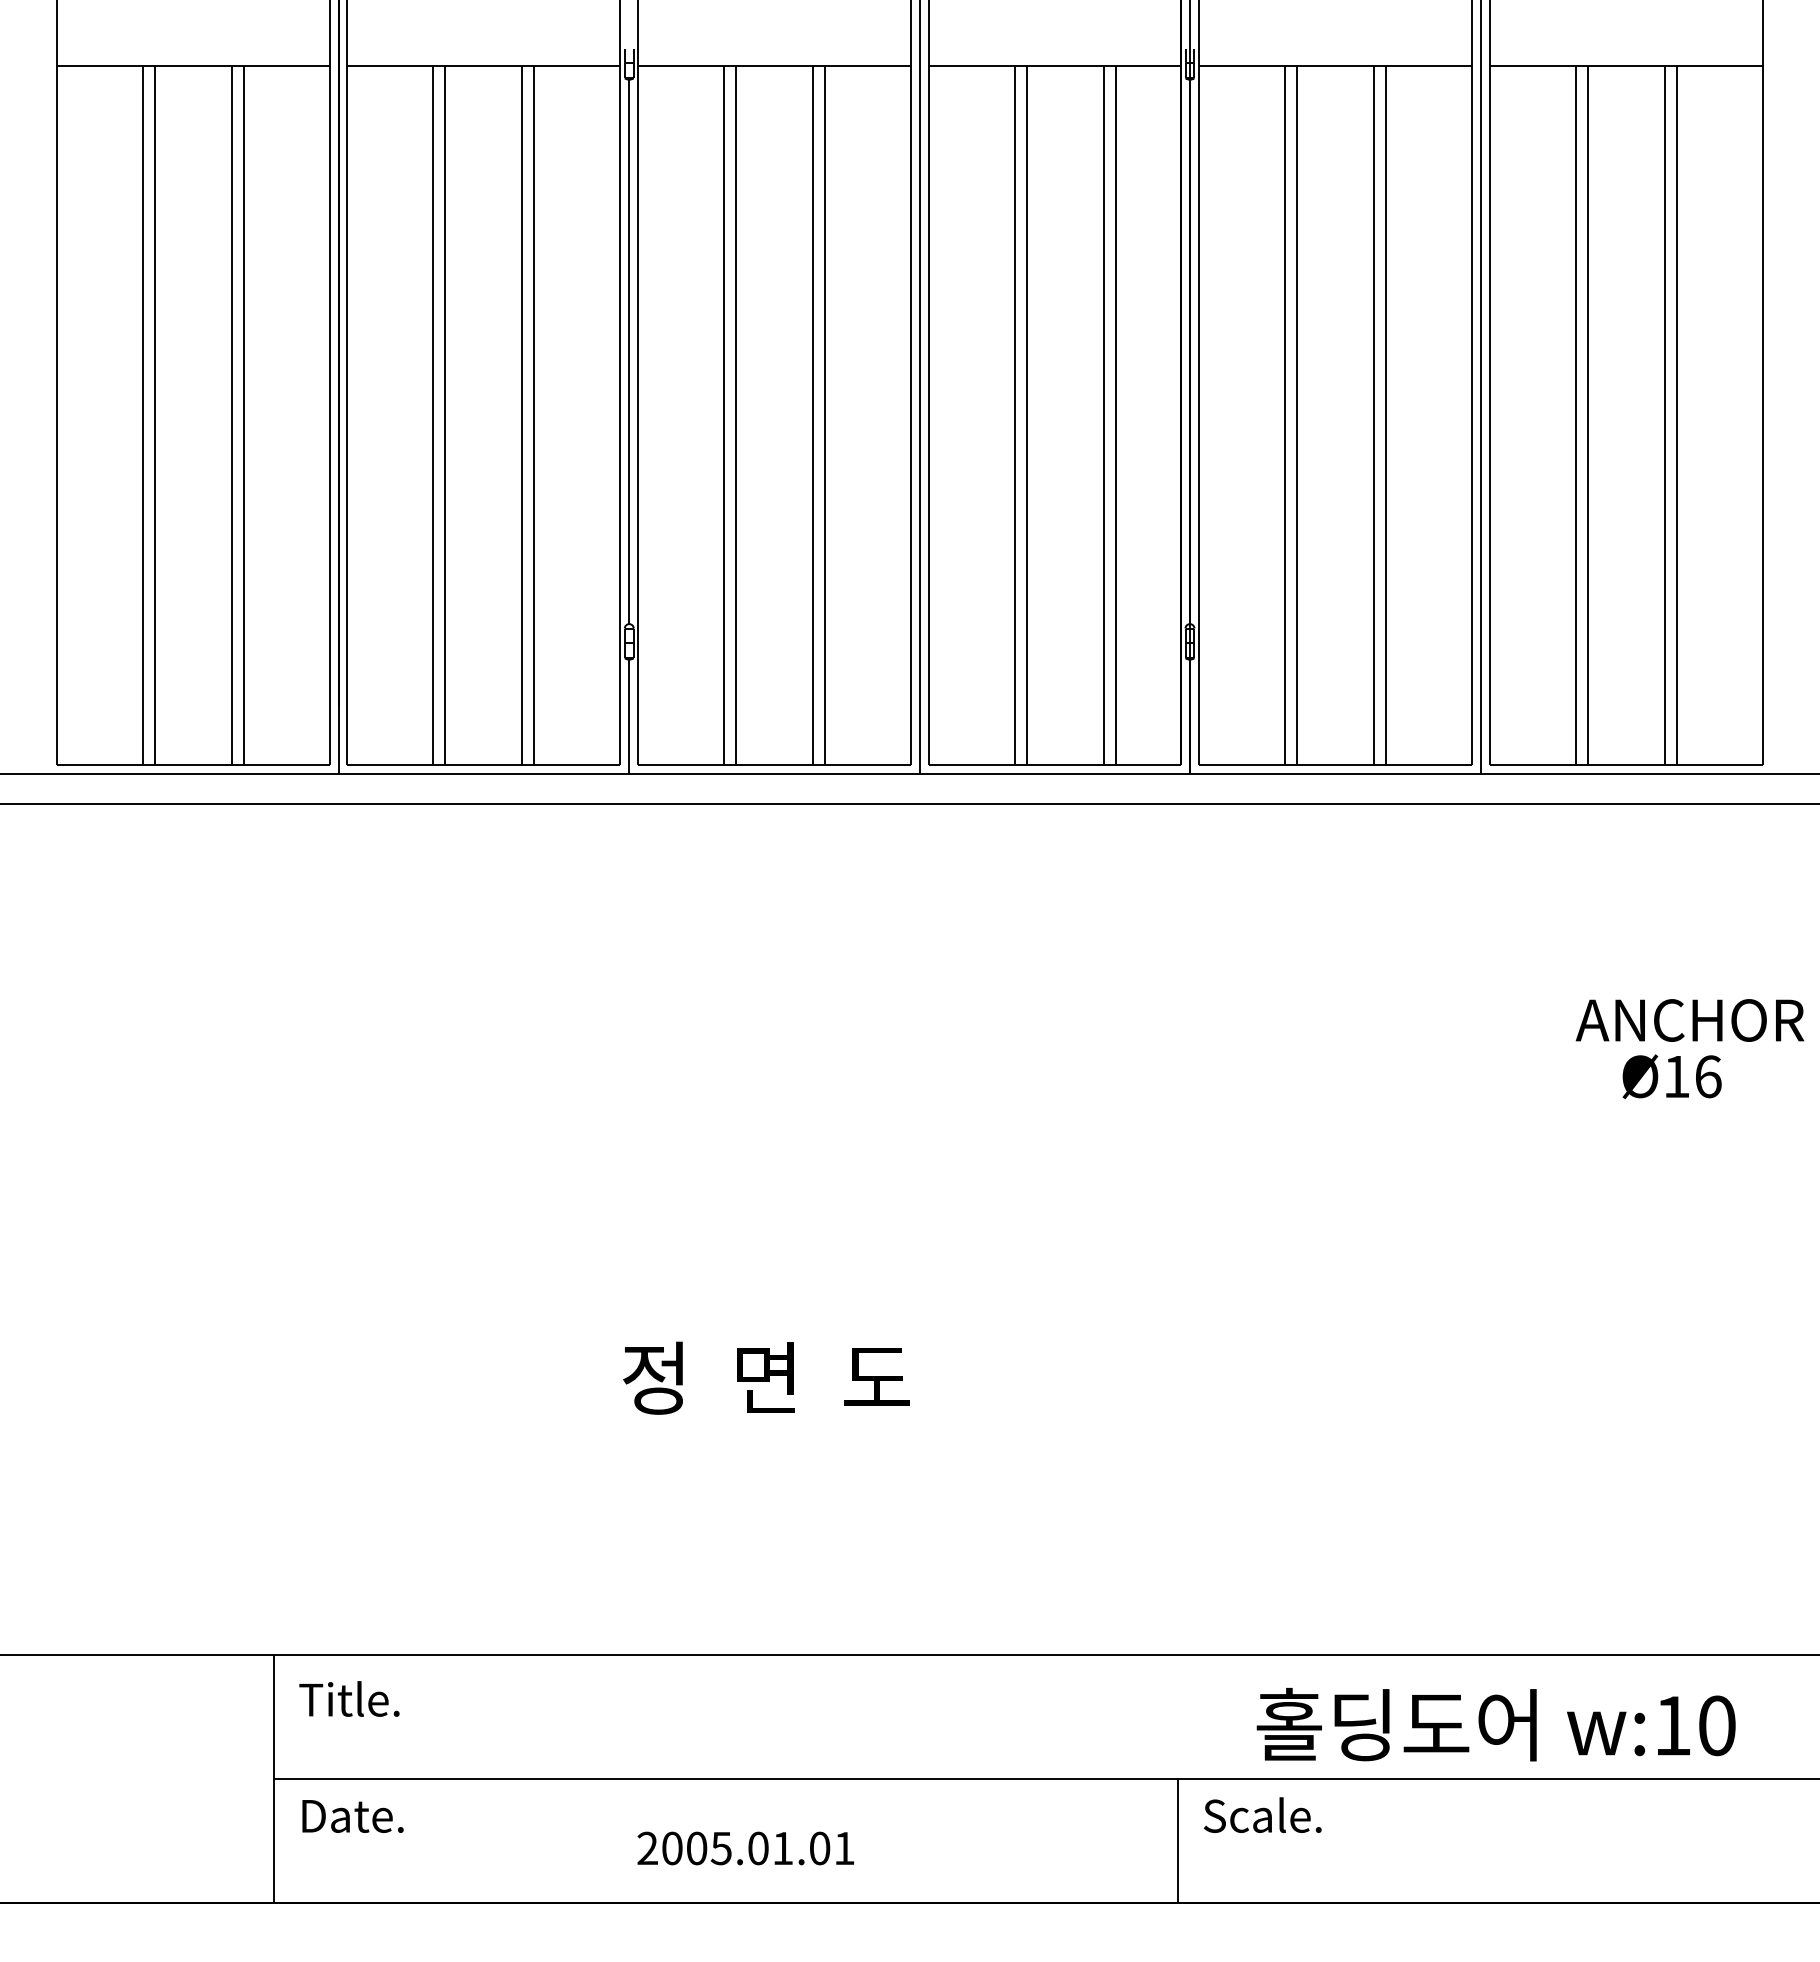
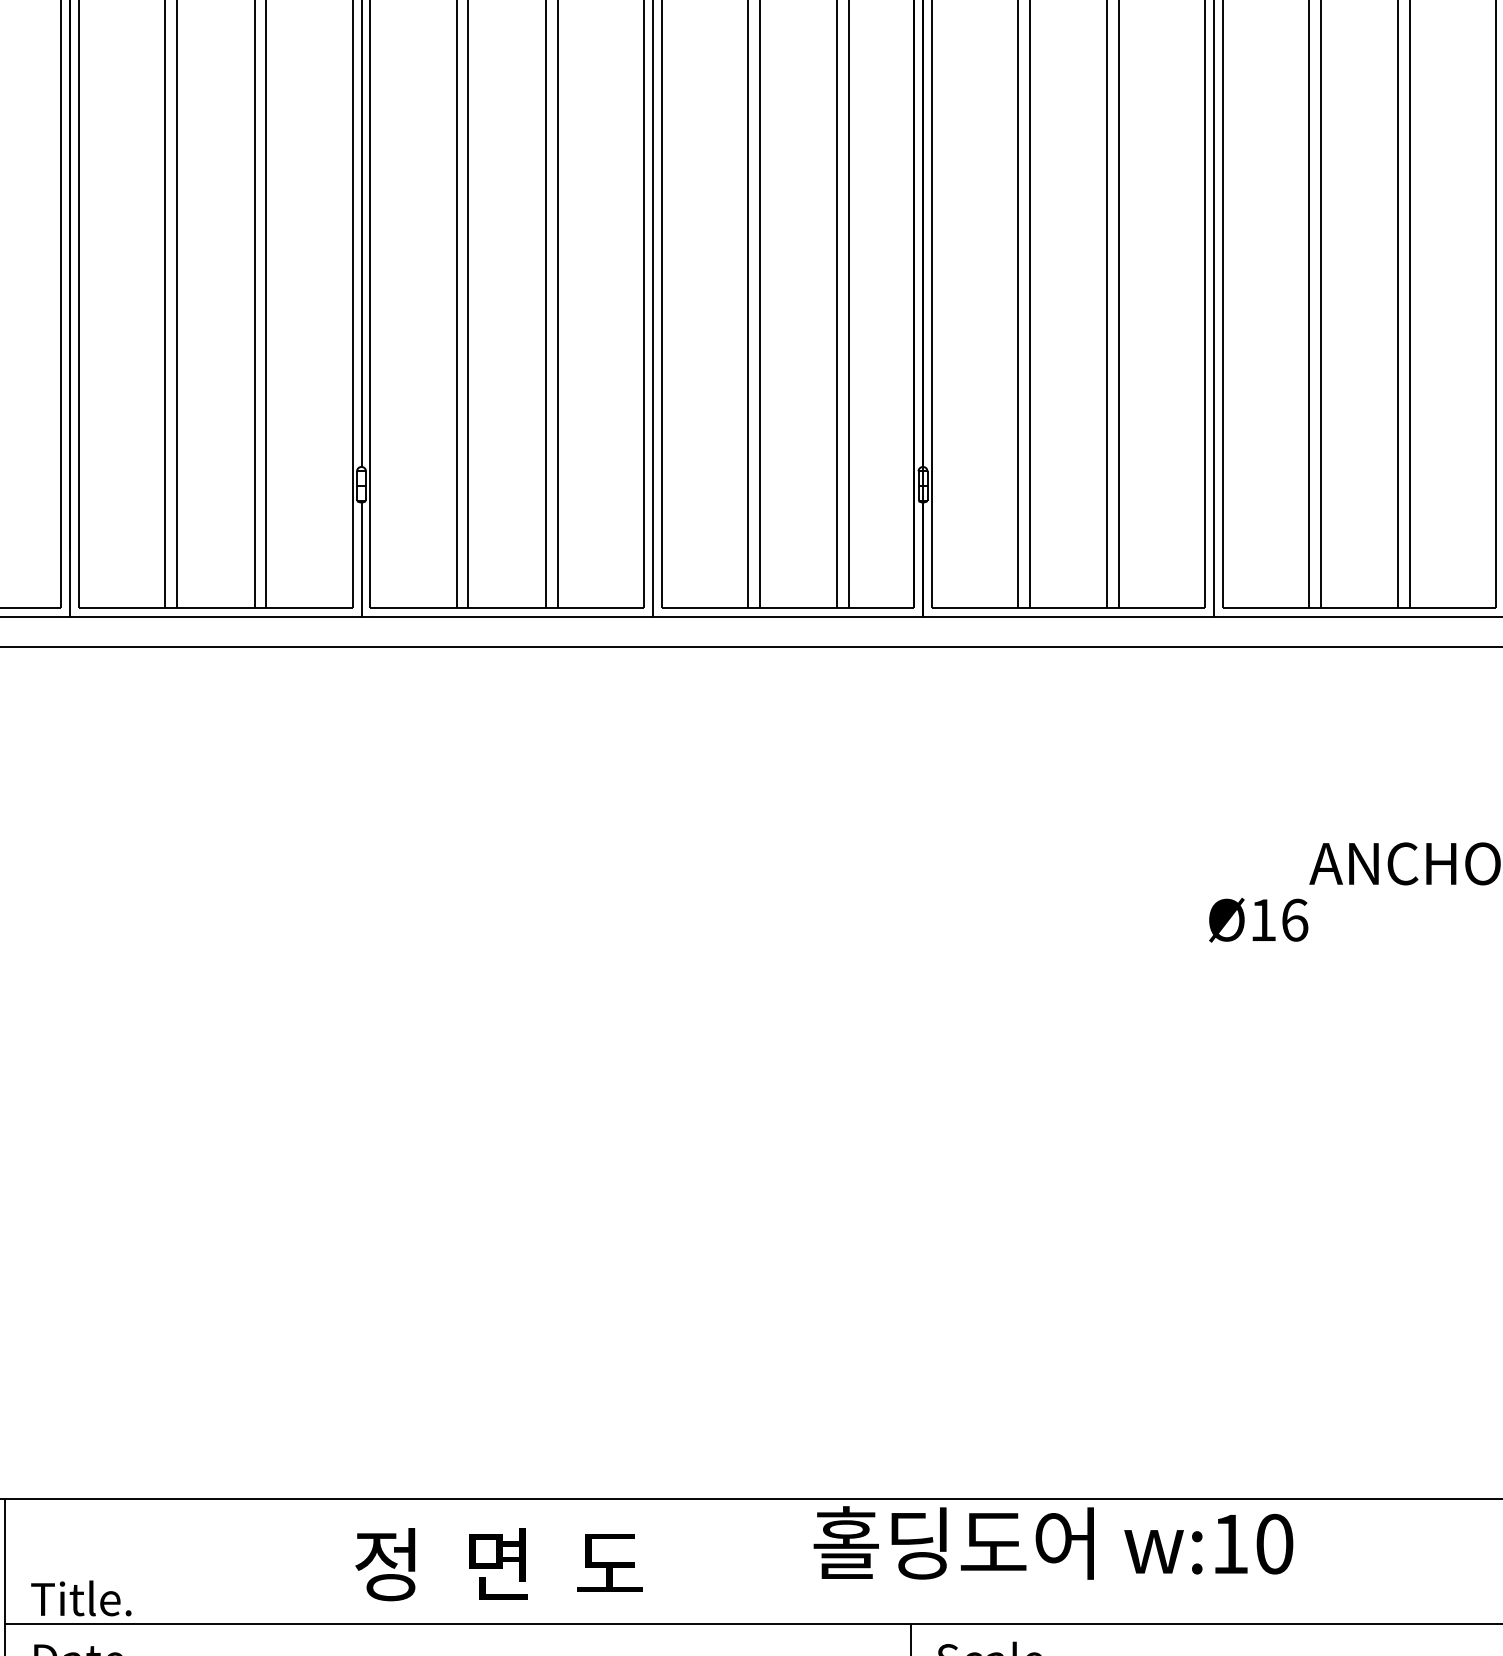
text: (1671, 1076) -> (1258, 919), moved
text: (766, 1377) -> (498, 1563), moved
text: (349, 1698) -> (81, 1597), moved
text: (1495, 1724) -> (1052, 1542), moved

